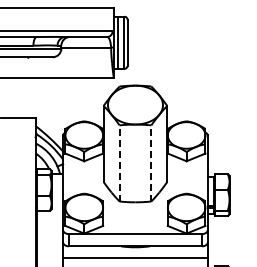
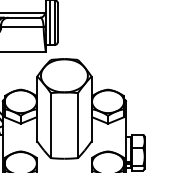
line: (119, 162) -> (50, 124), dashed -> solid
line: (151, 162) -> (78, 124), dashed -> solid

